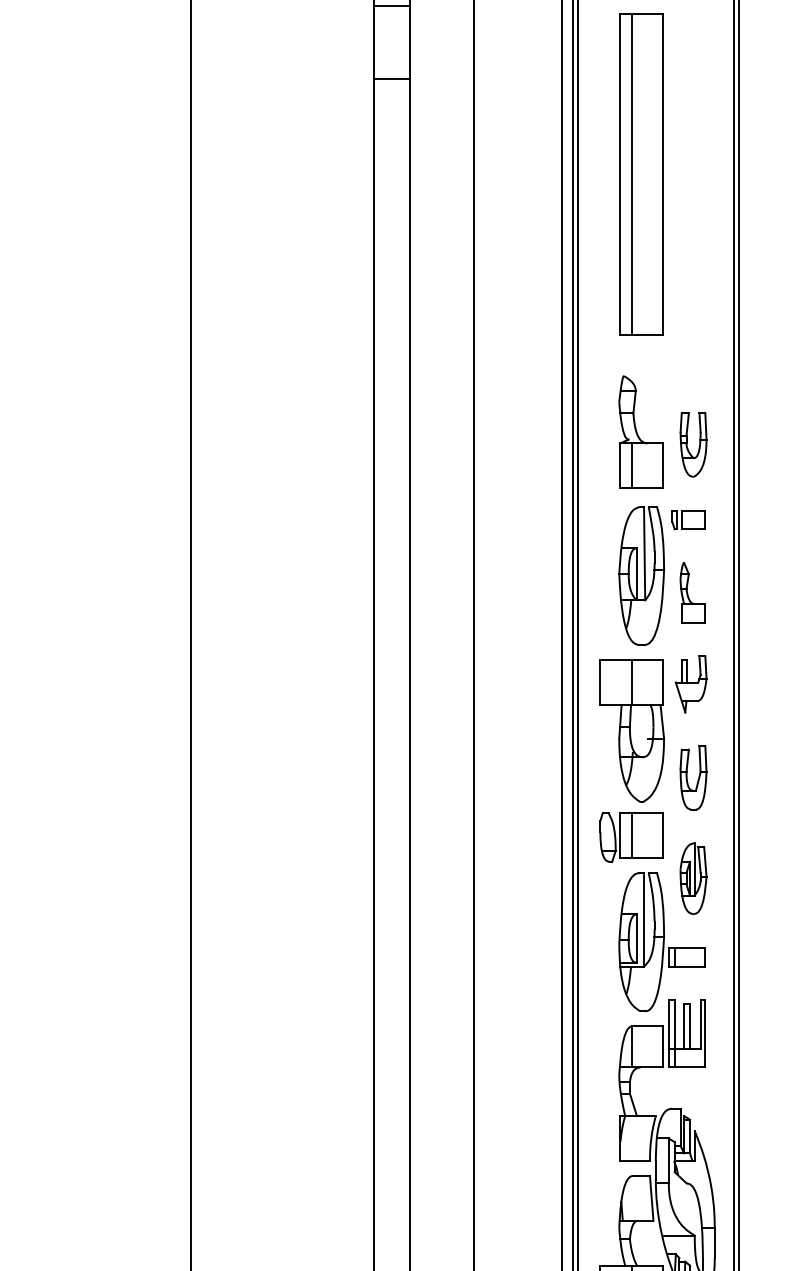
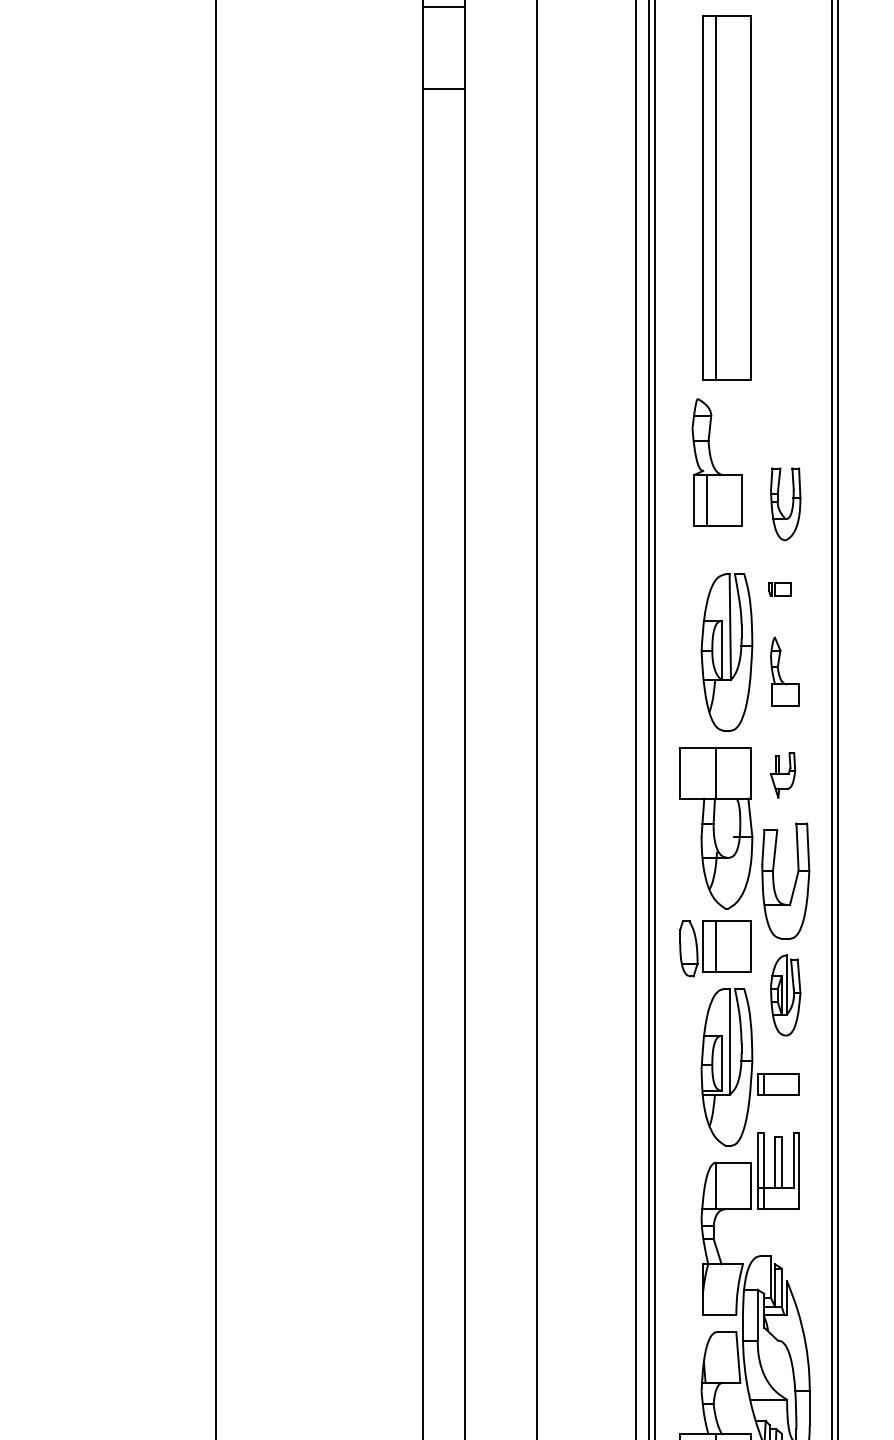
part: (640, 431) -> (716, 461), moved
part: (688, 520) -> (780, 589), size x0.6
part: (690, 684) -> (782, 775), size x0.7
part: (693, 777) -> (785, 880), size x1.6

